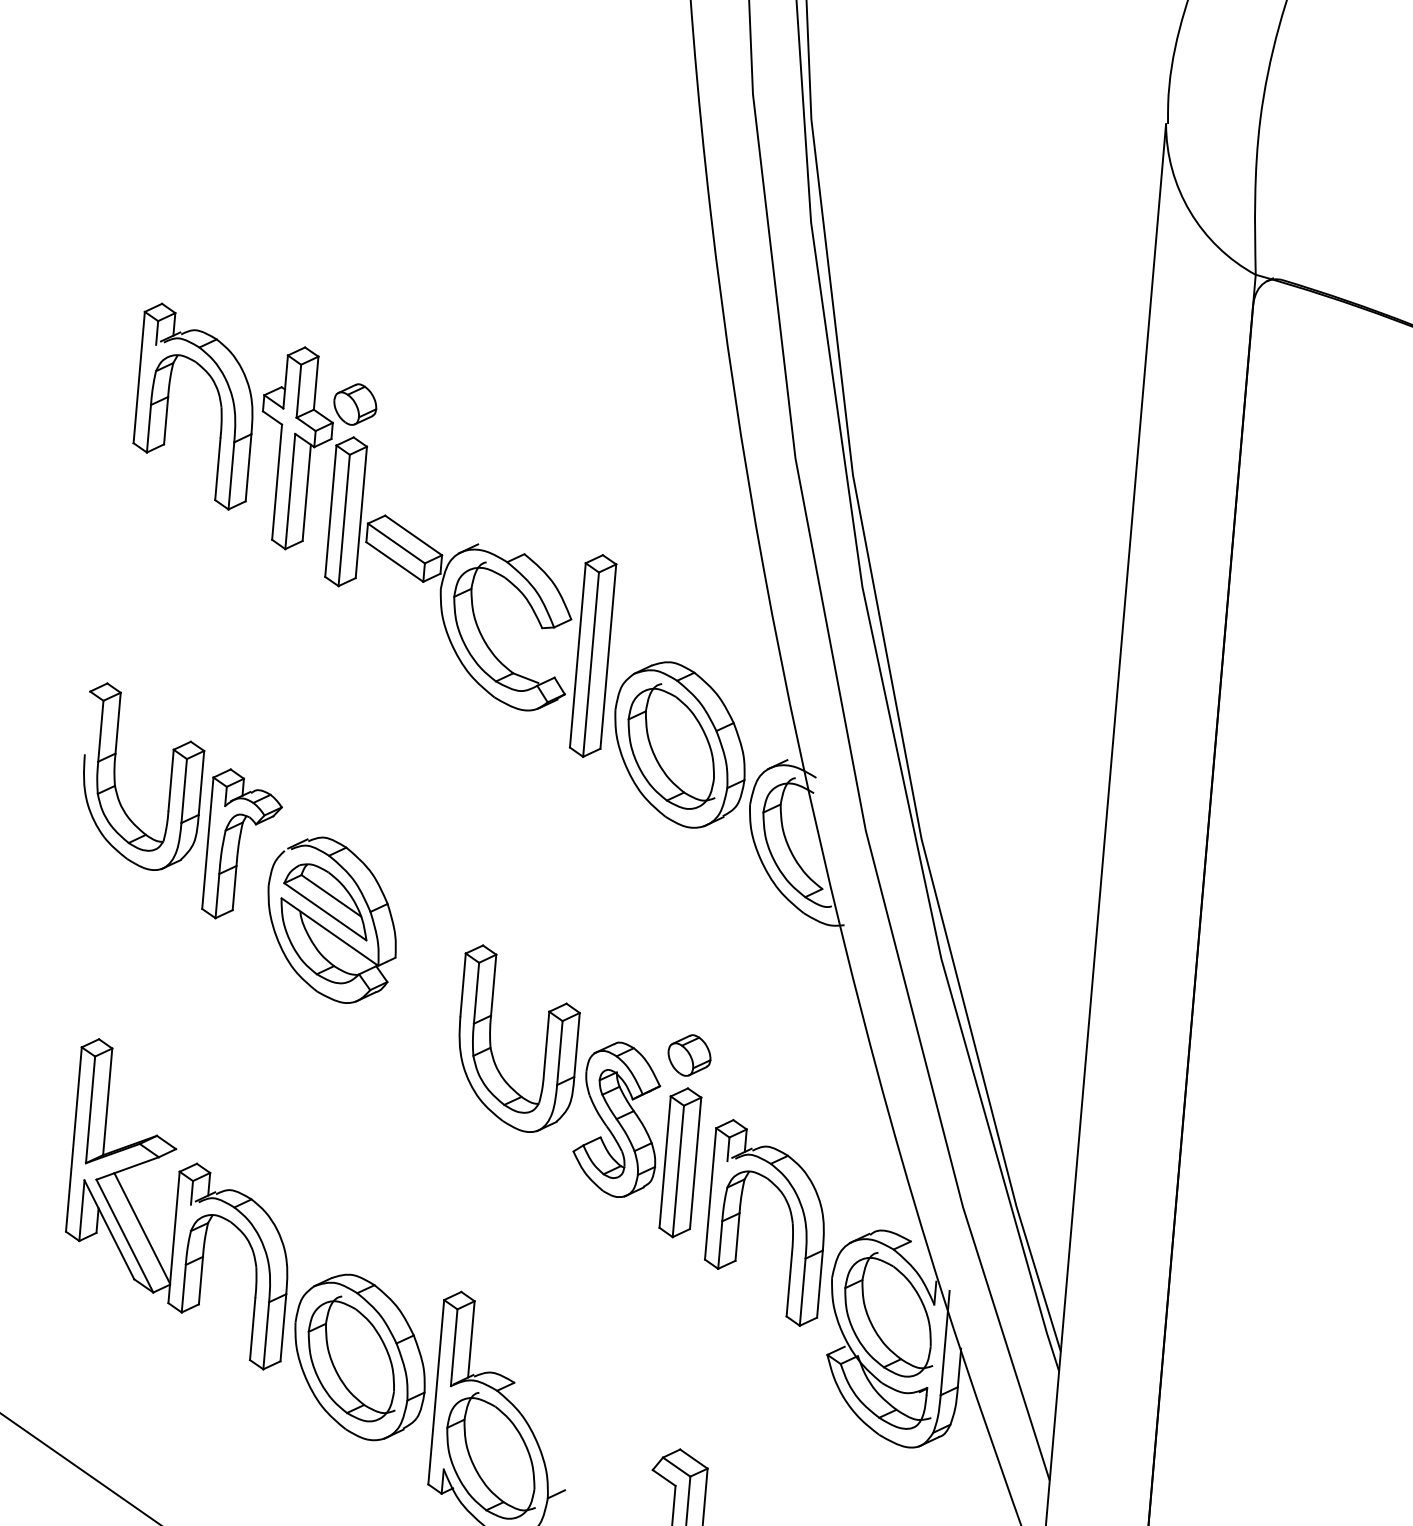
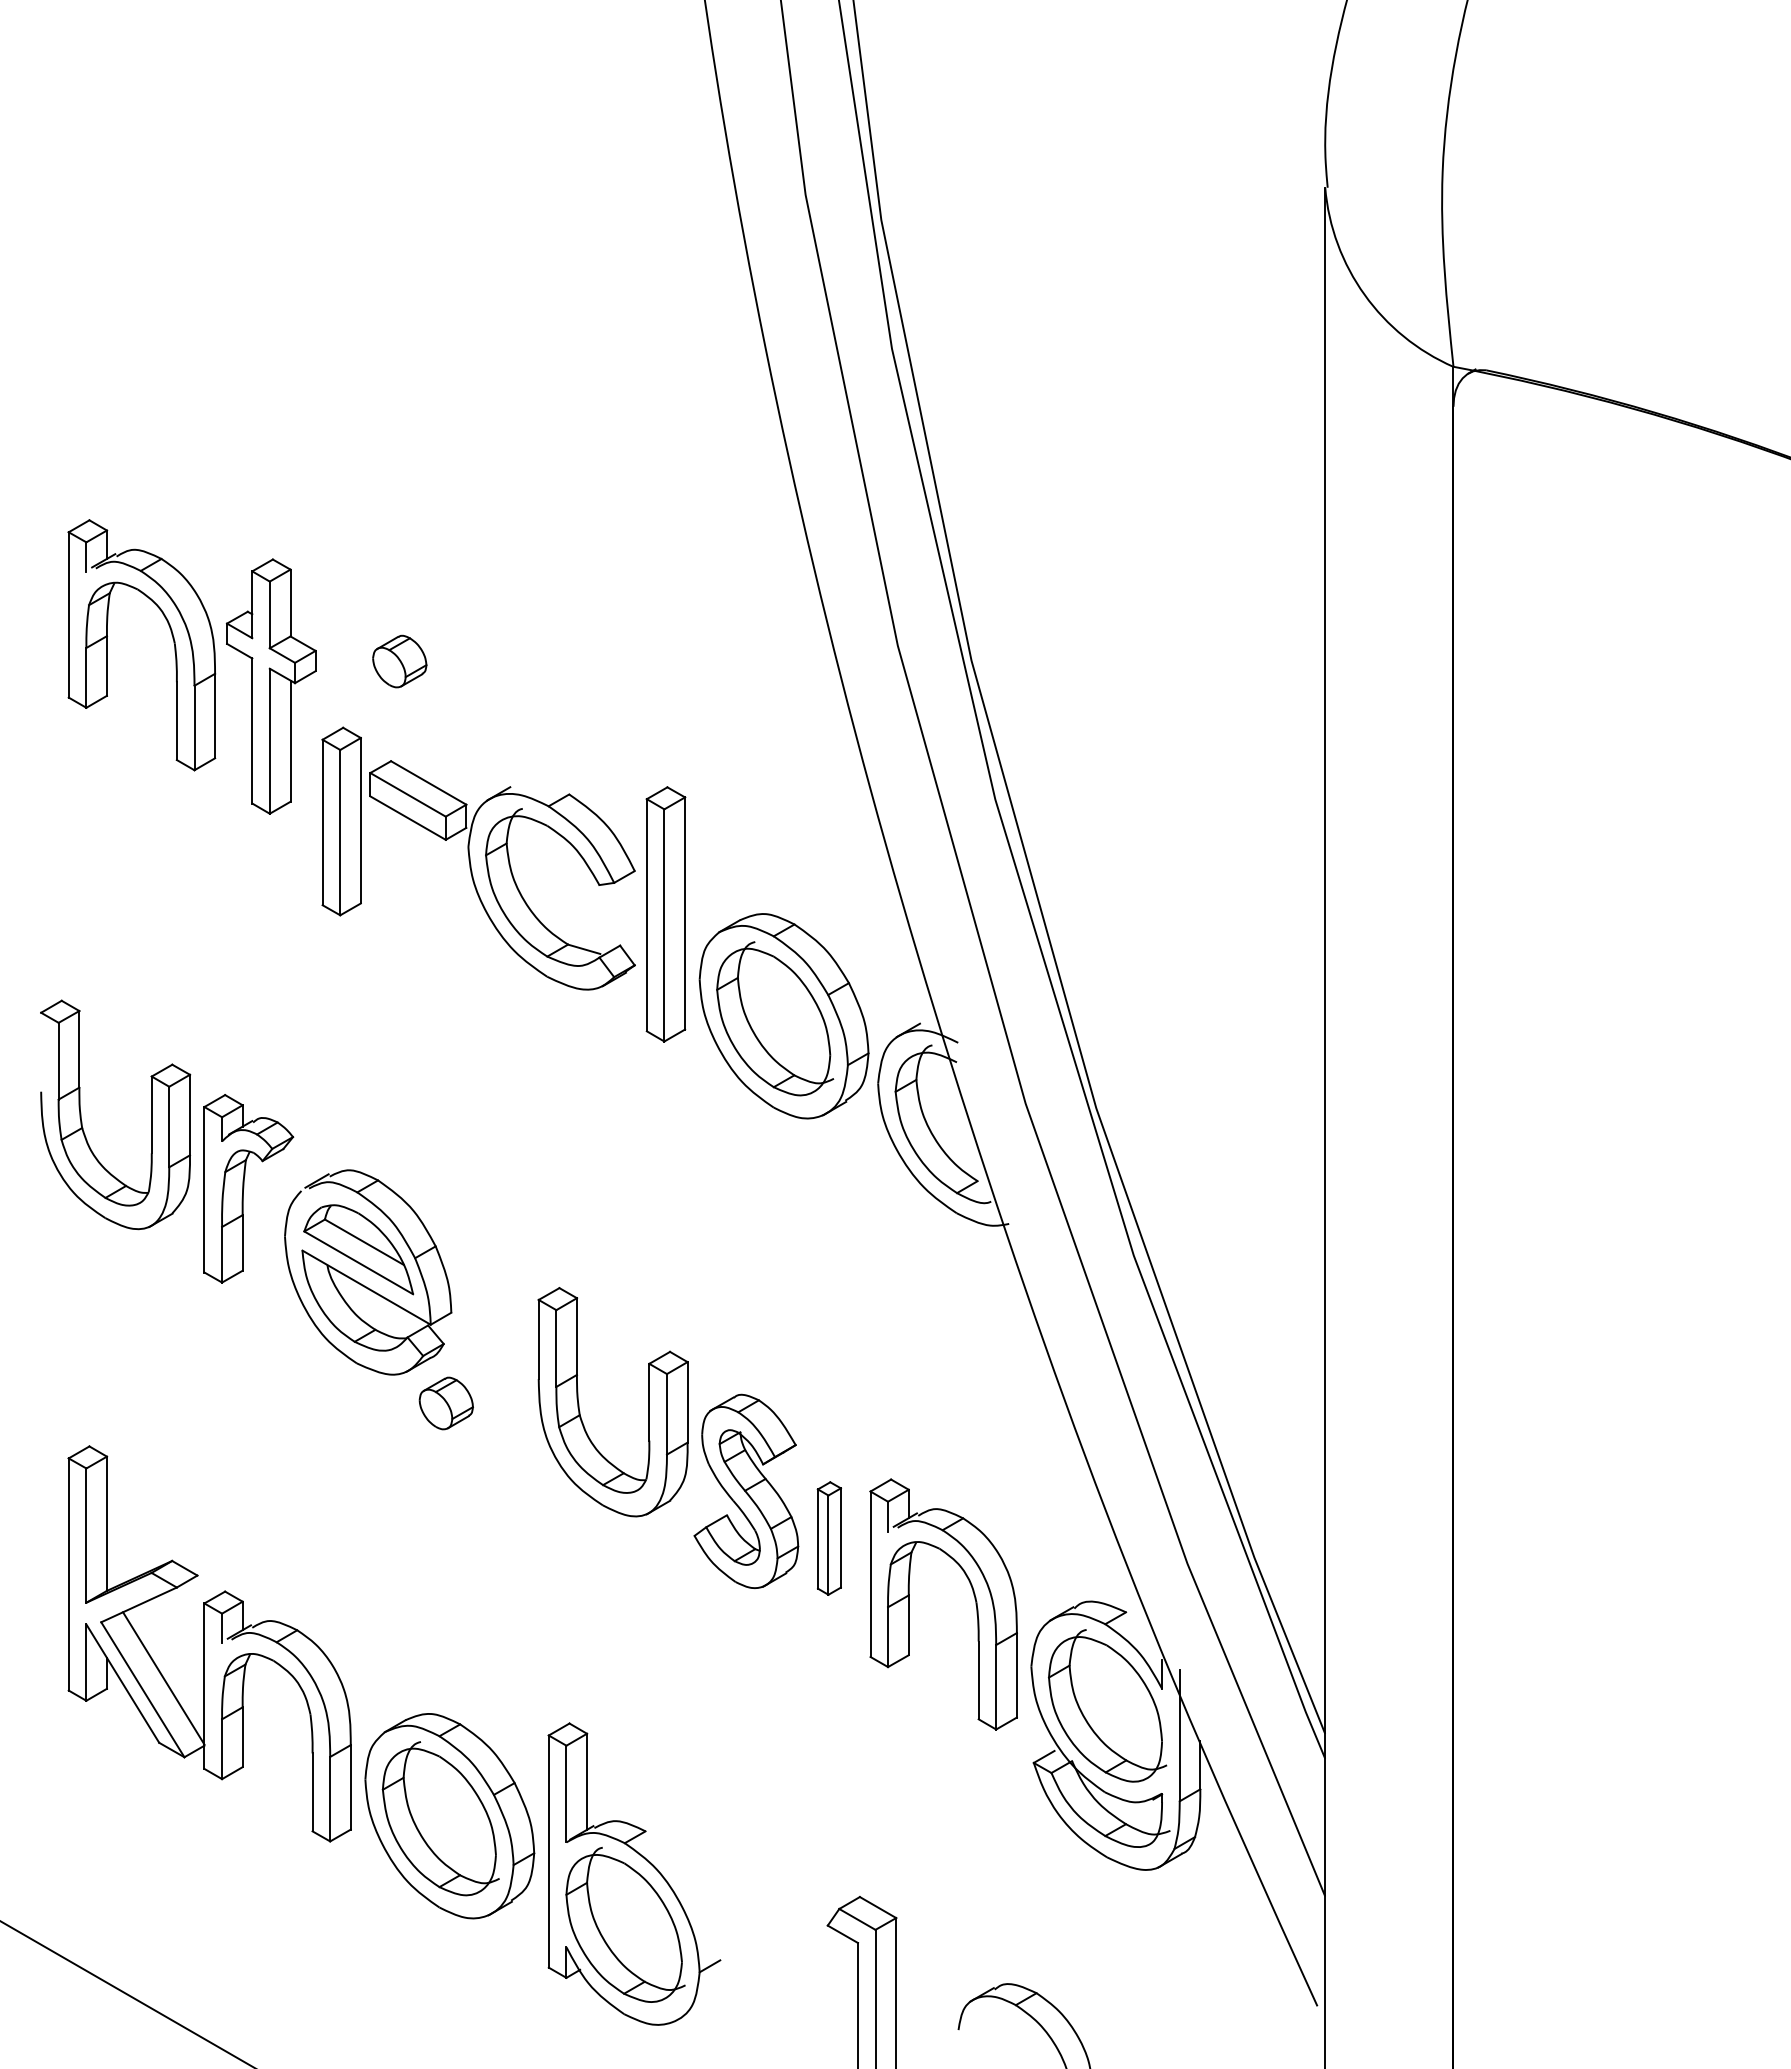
part: (355, 404) -> (399, 661), moved
part: (345, 511) -> (341, 821), moved
part: (688, 1055) -> (445, 1403), moved
part: (680, 1162) -> (829, 1538), size x0.6

